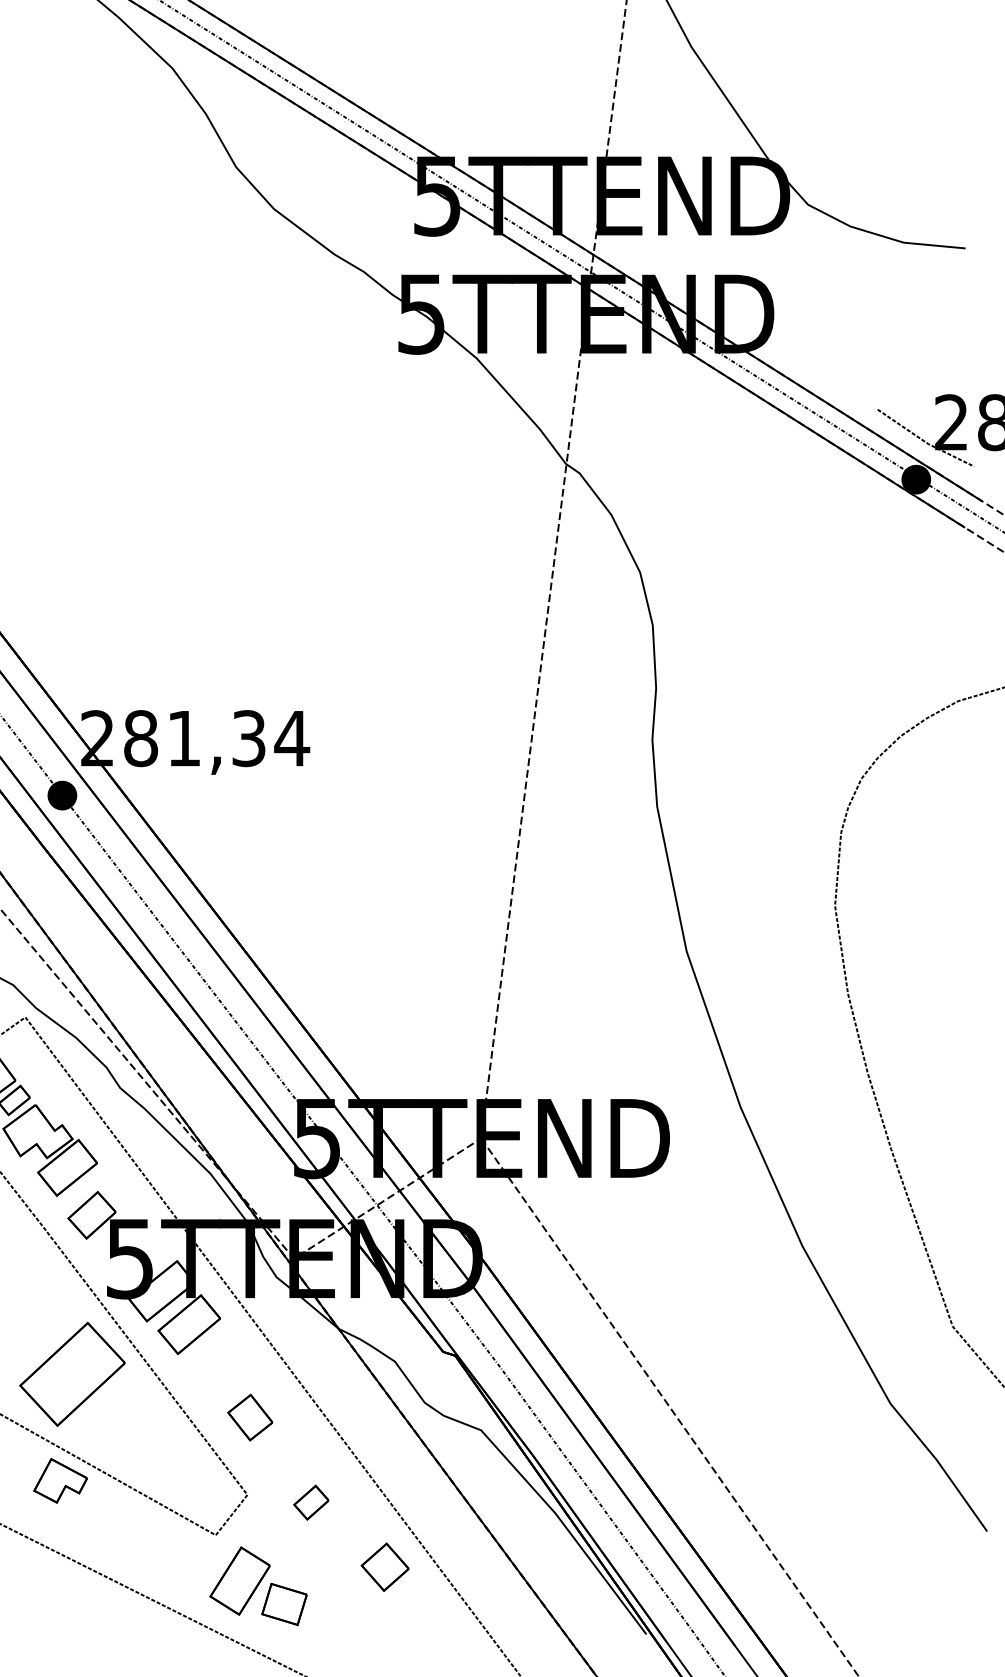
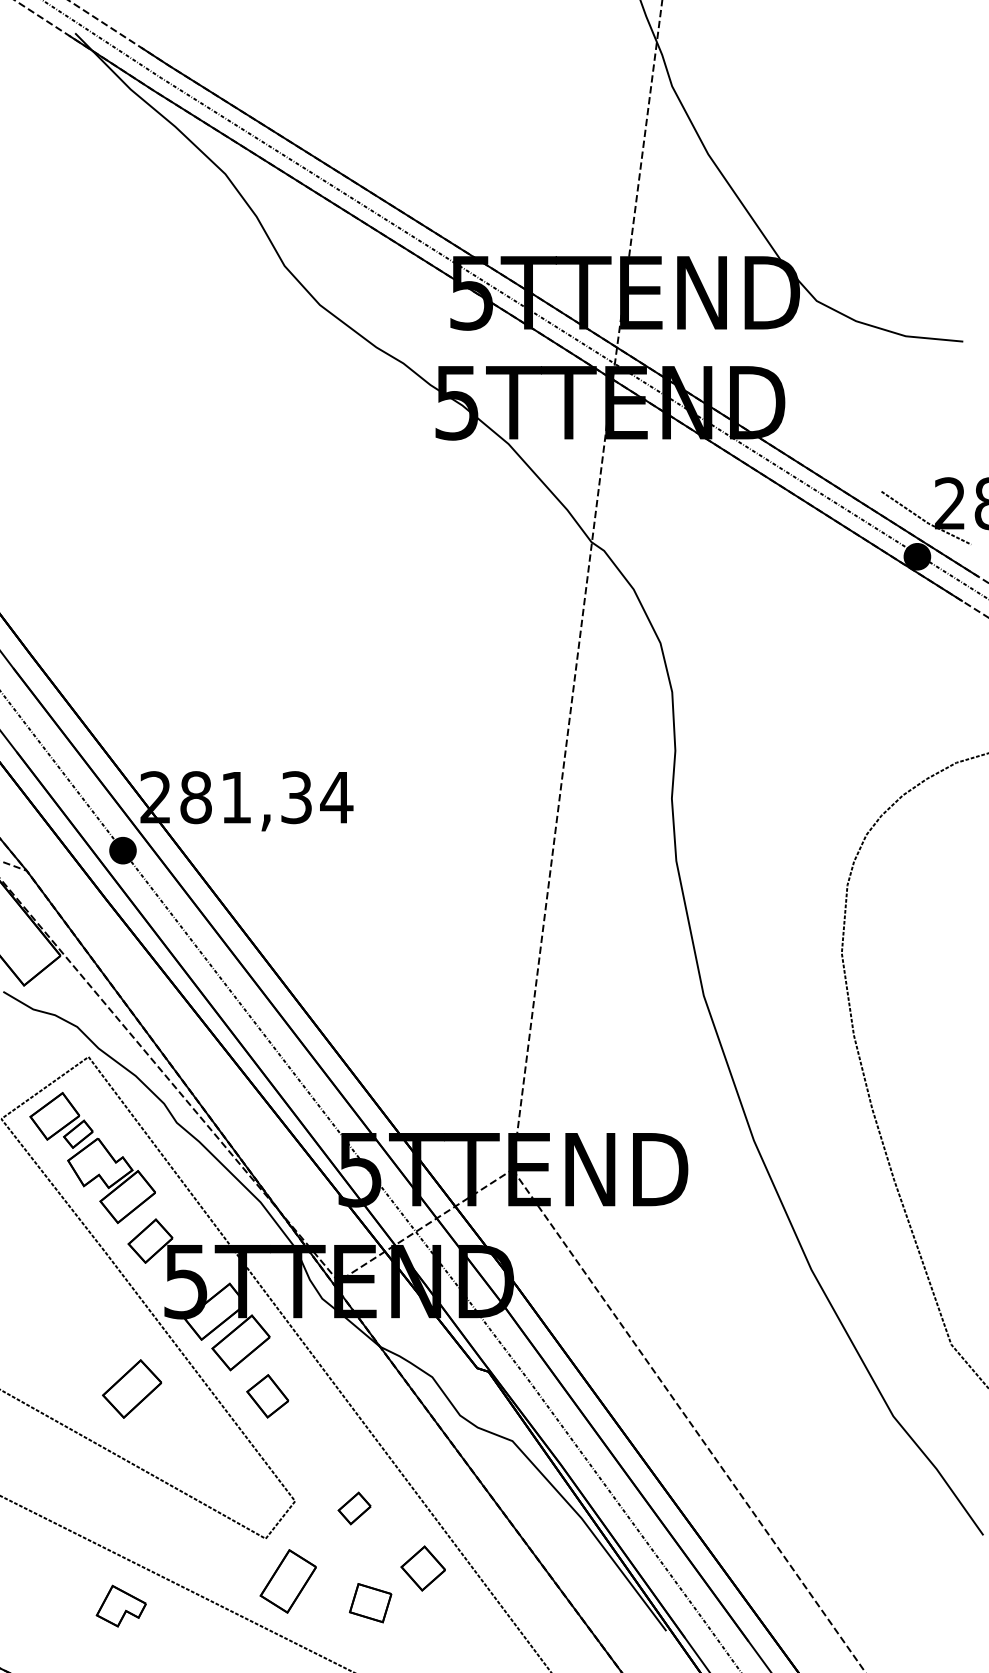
part: (71, 1373) -> (131, 1388), size x0.6
part: (249, 1417) -> (267, 1396), moved
part: (59, 1480) -> (120, 1605), moved
part: (284, 1604) -> (370, 1603), moved

